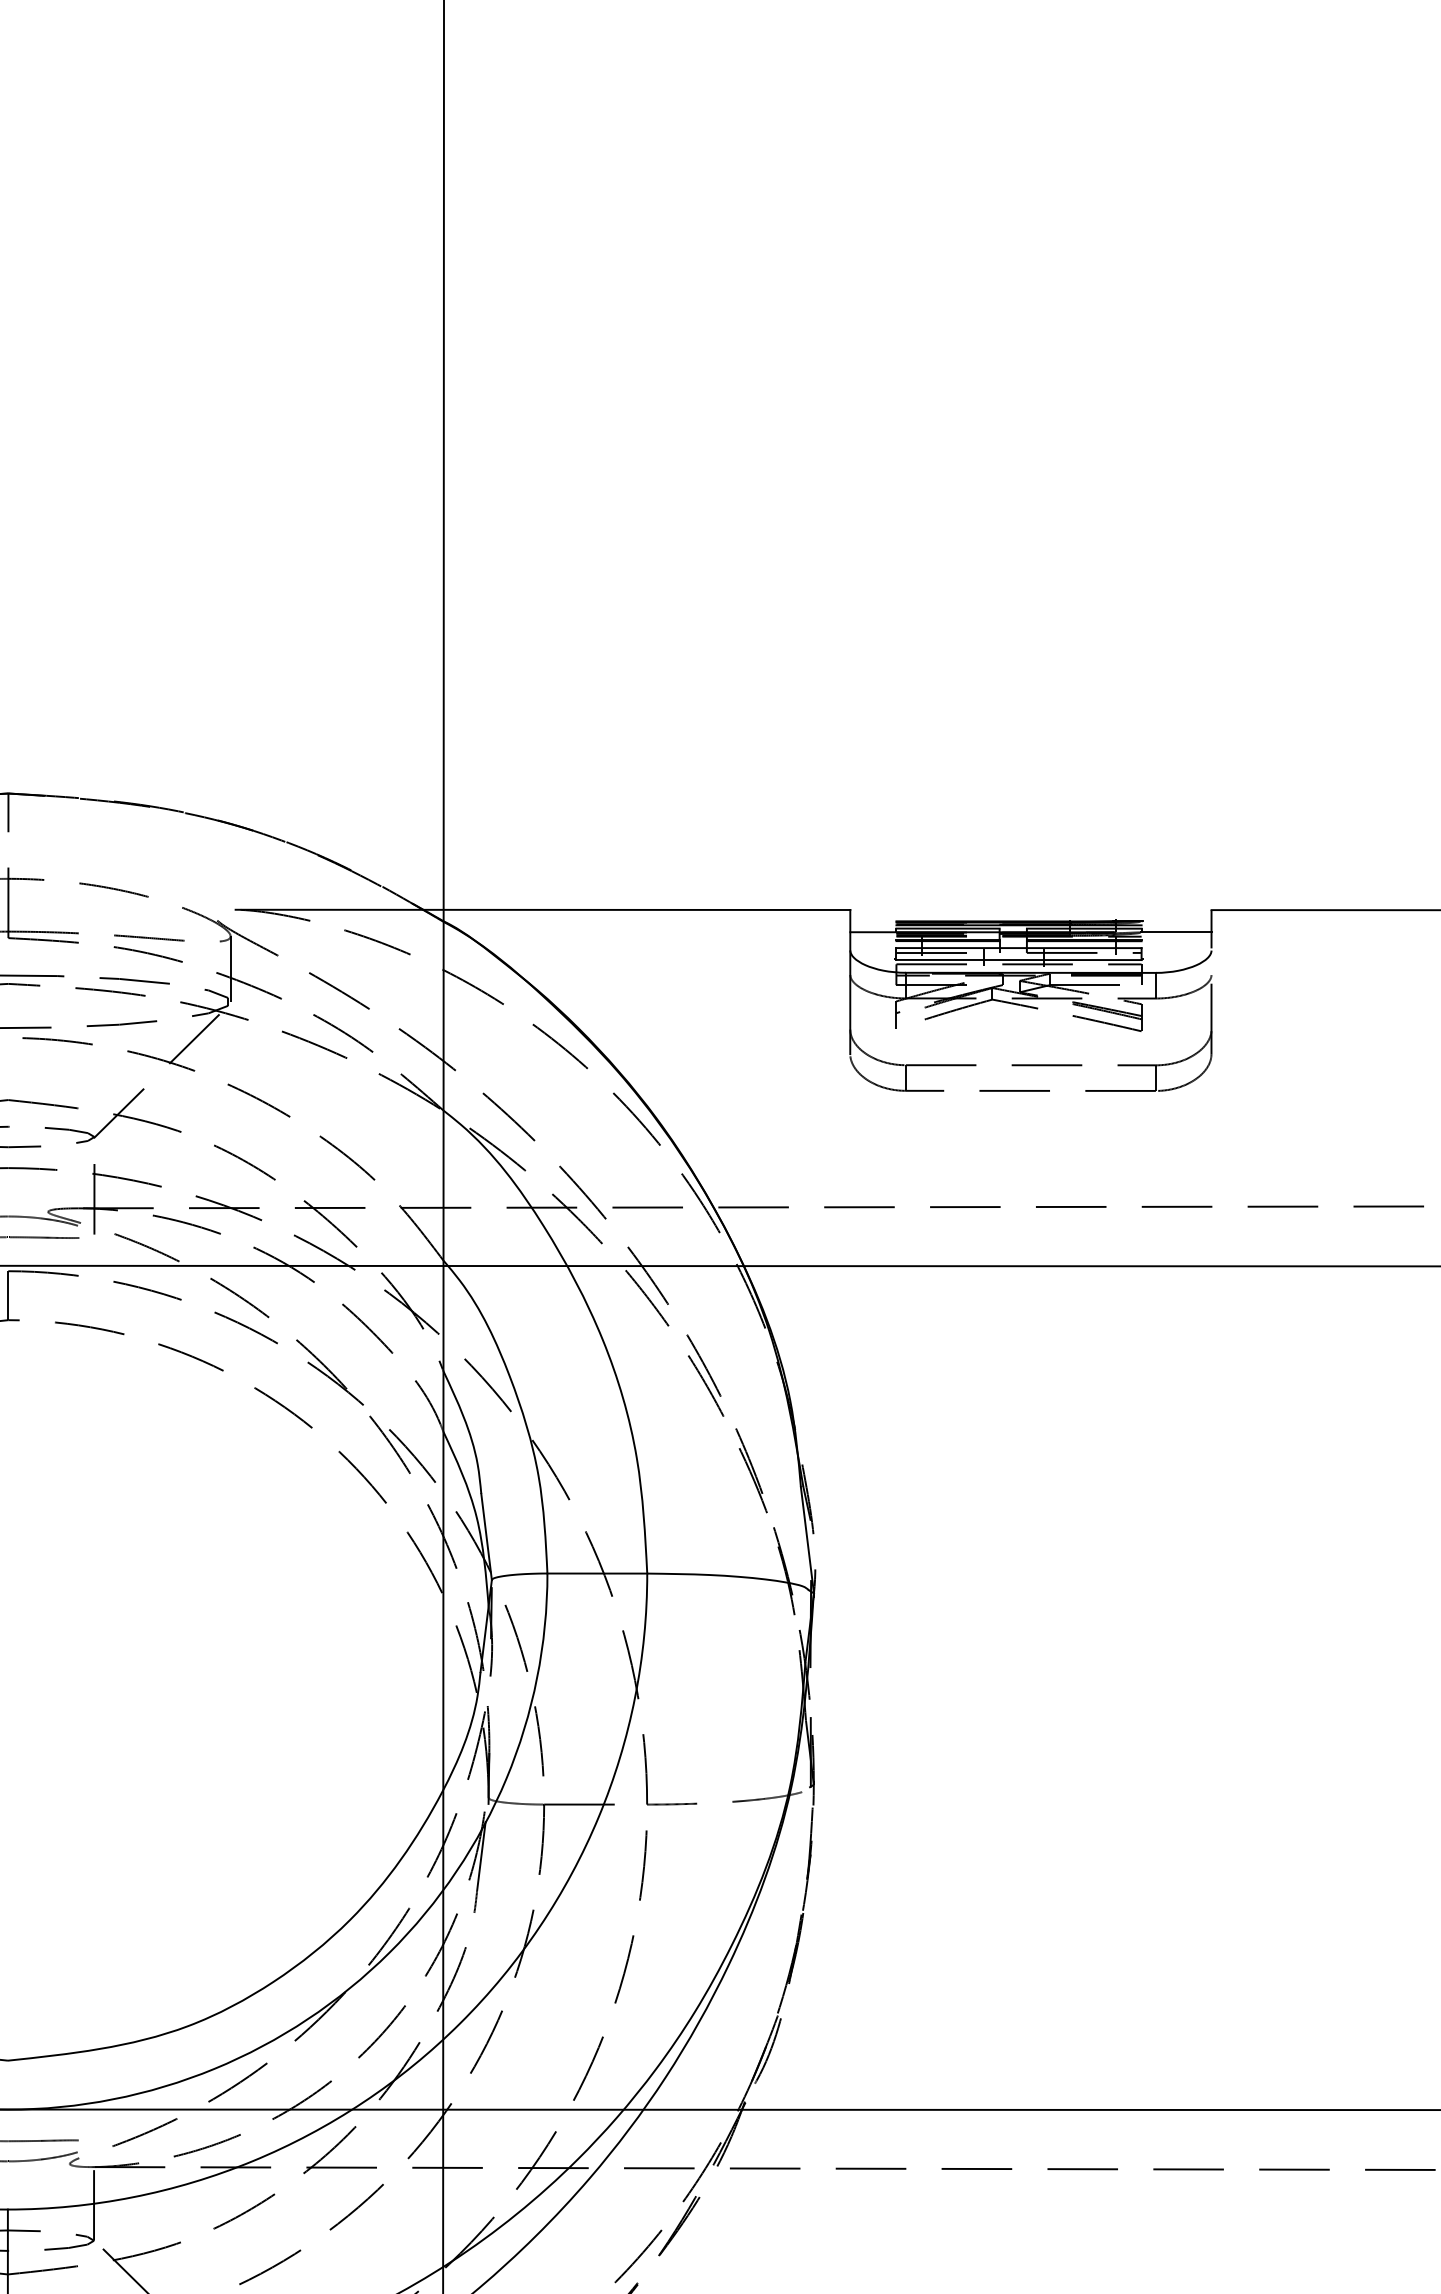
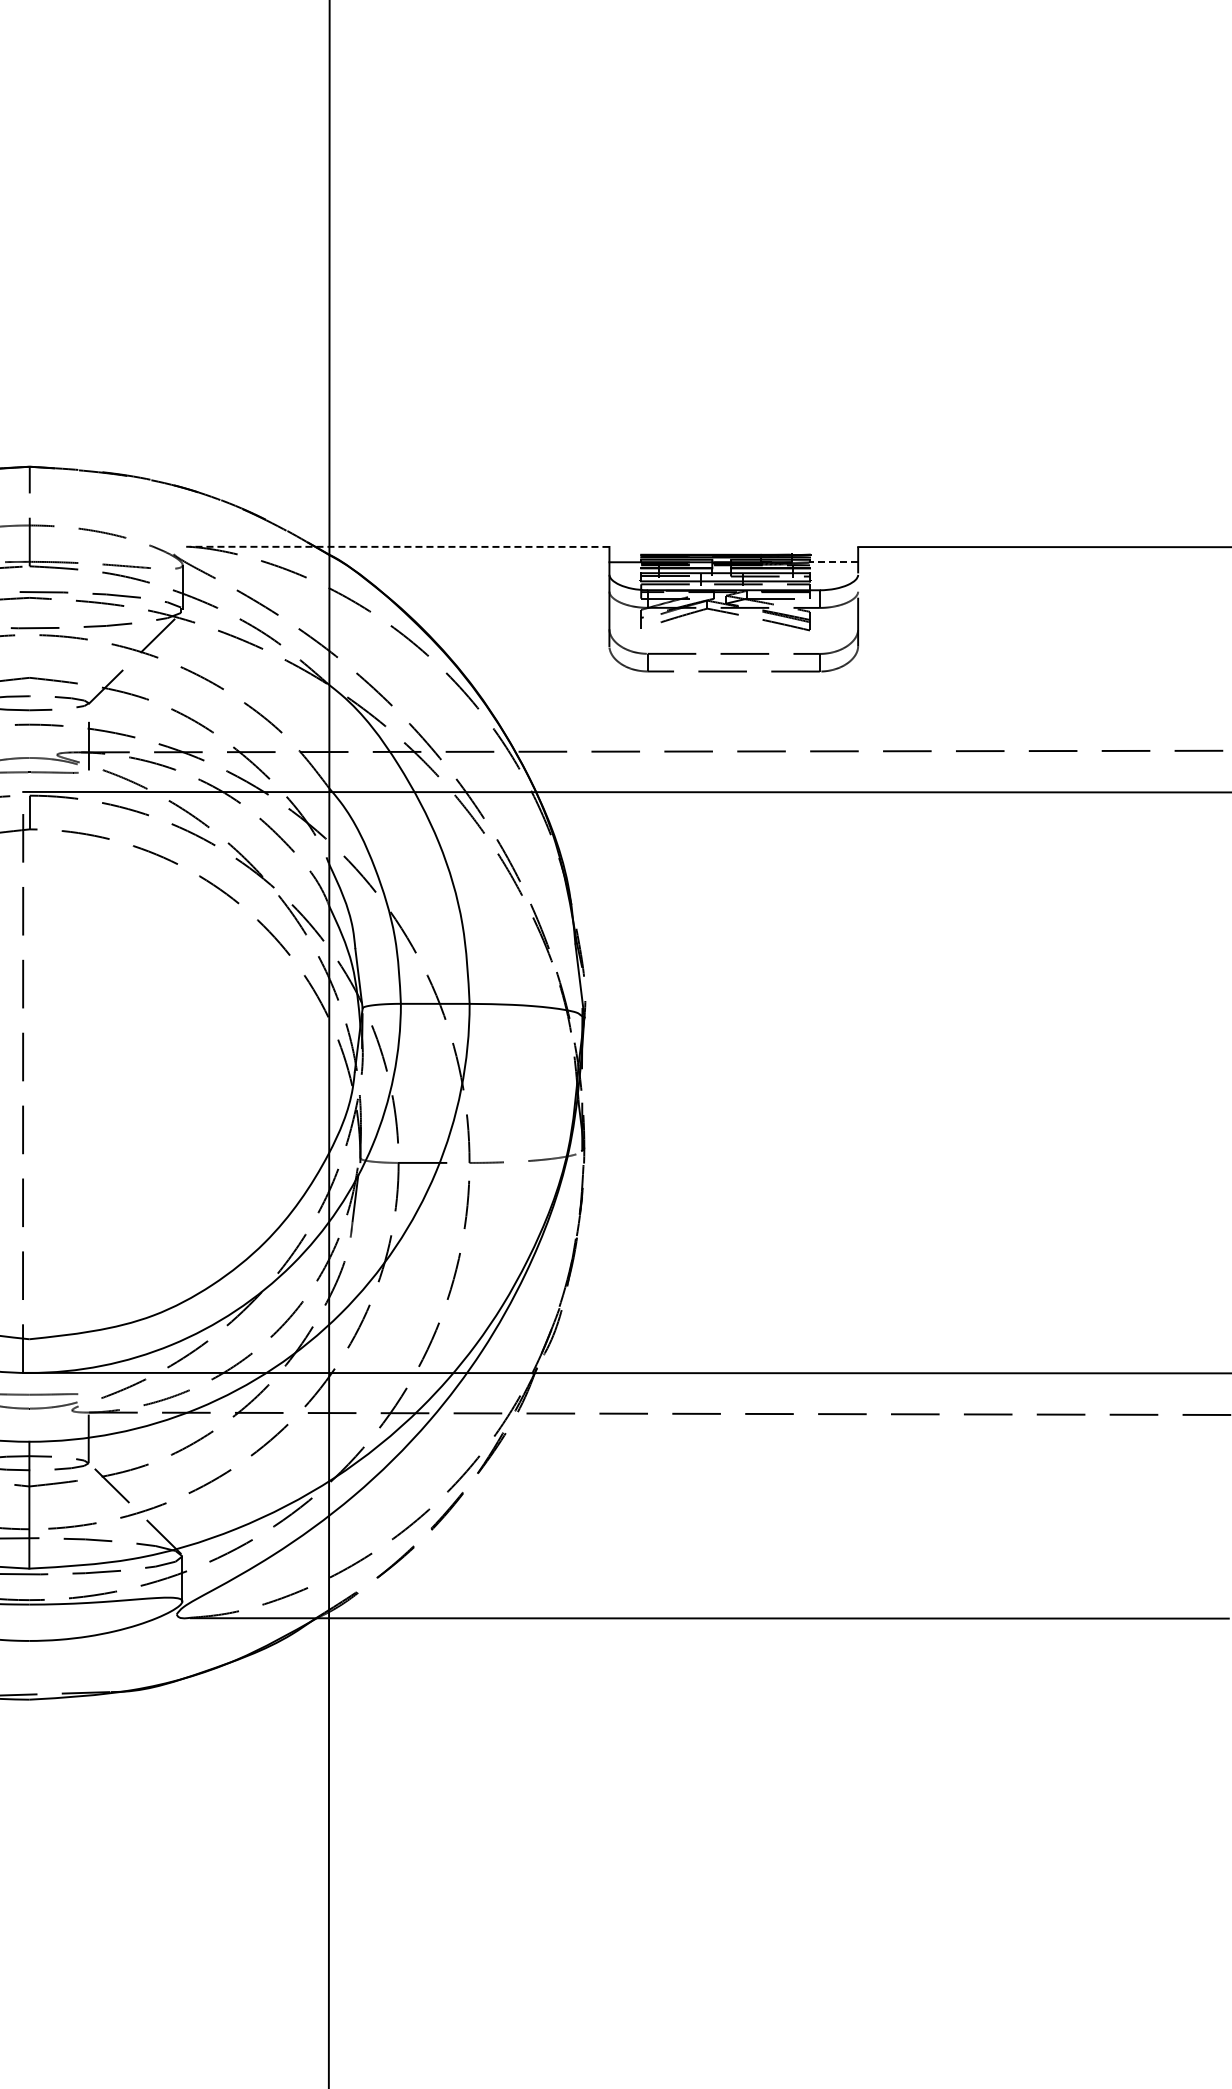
line: (542, 909) -> (397, 546), solid -> dashed
line: (1175, 932) -> (833, 562), solid -> dashed

